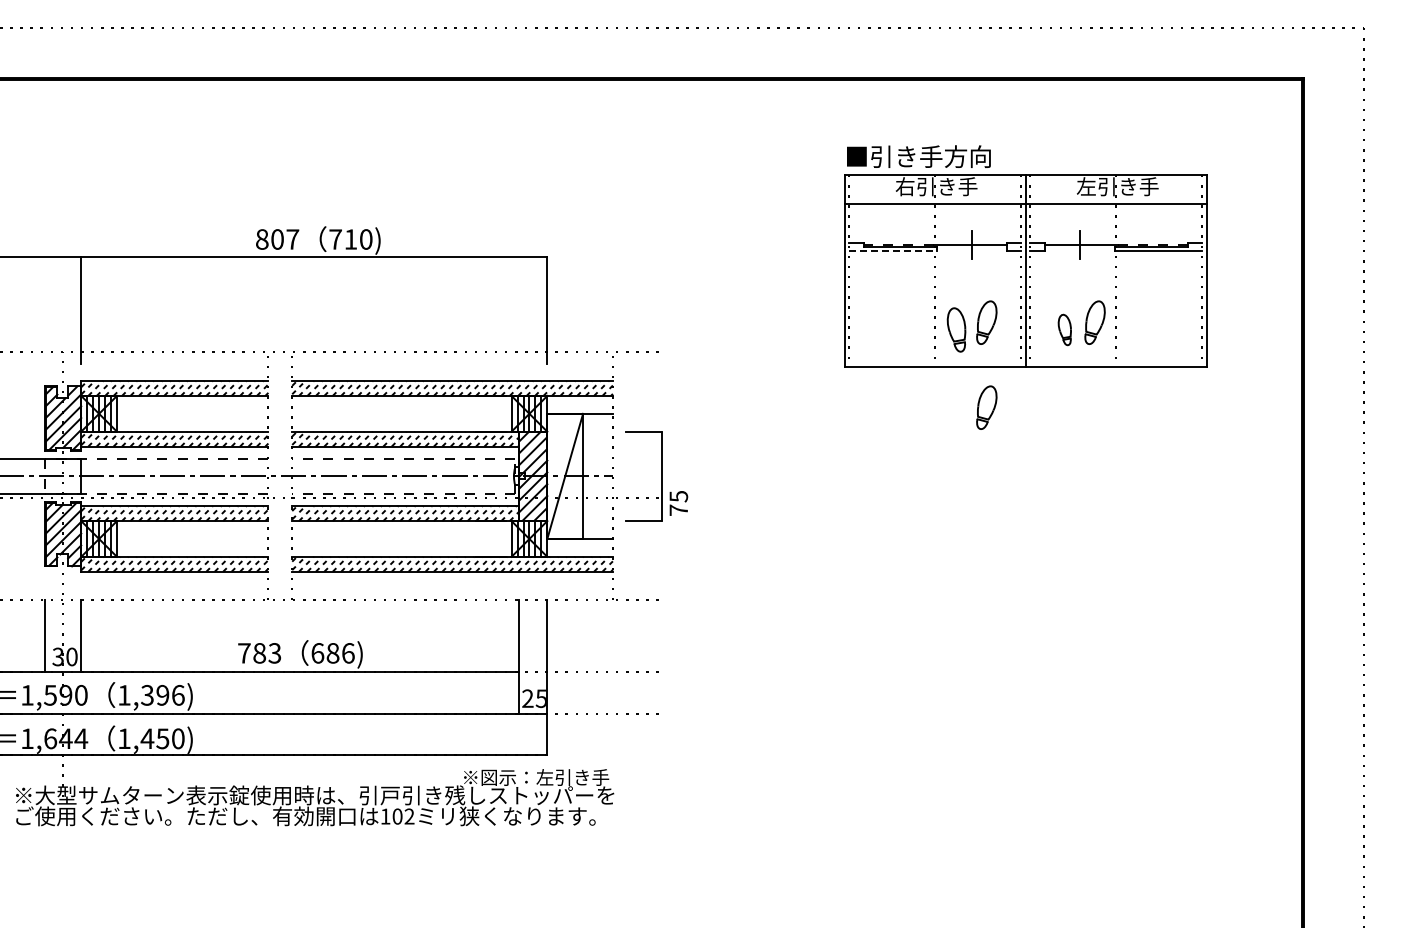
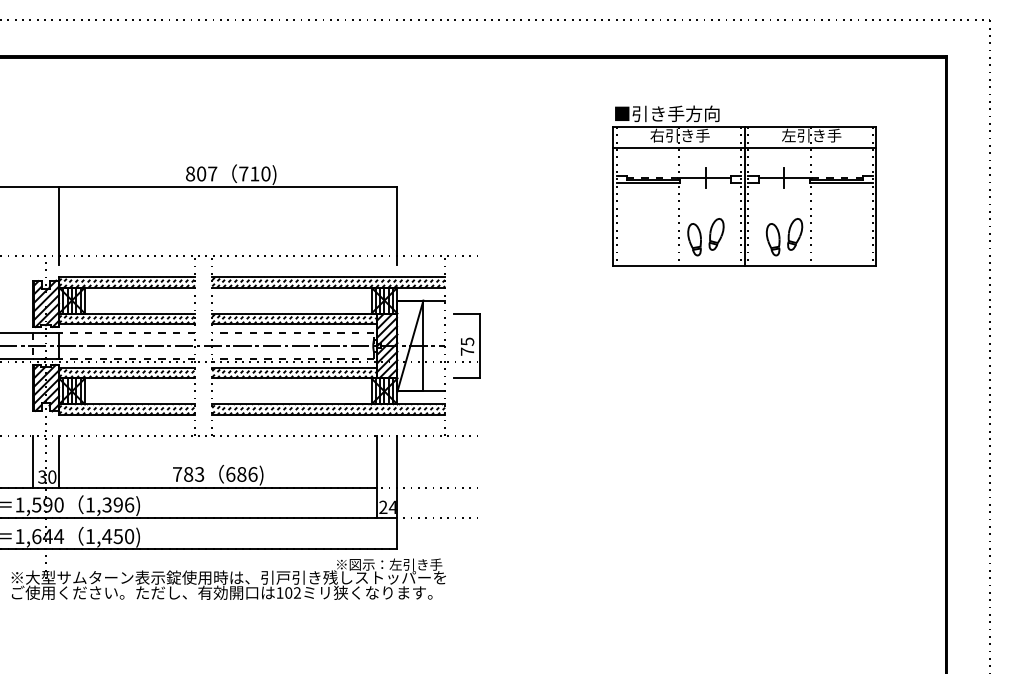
line: (892, 251) -> (648, 182), dashed -> solid
part: (1064, 329) -> (772, 239), size x1.43
part: (986, 407) -> (716, 295), removed
text: (678, 503) -> (467, 346), moved
text: (540, 698) -> (392, 507), 25 -> 24

